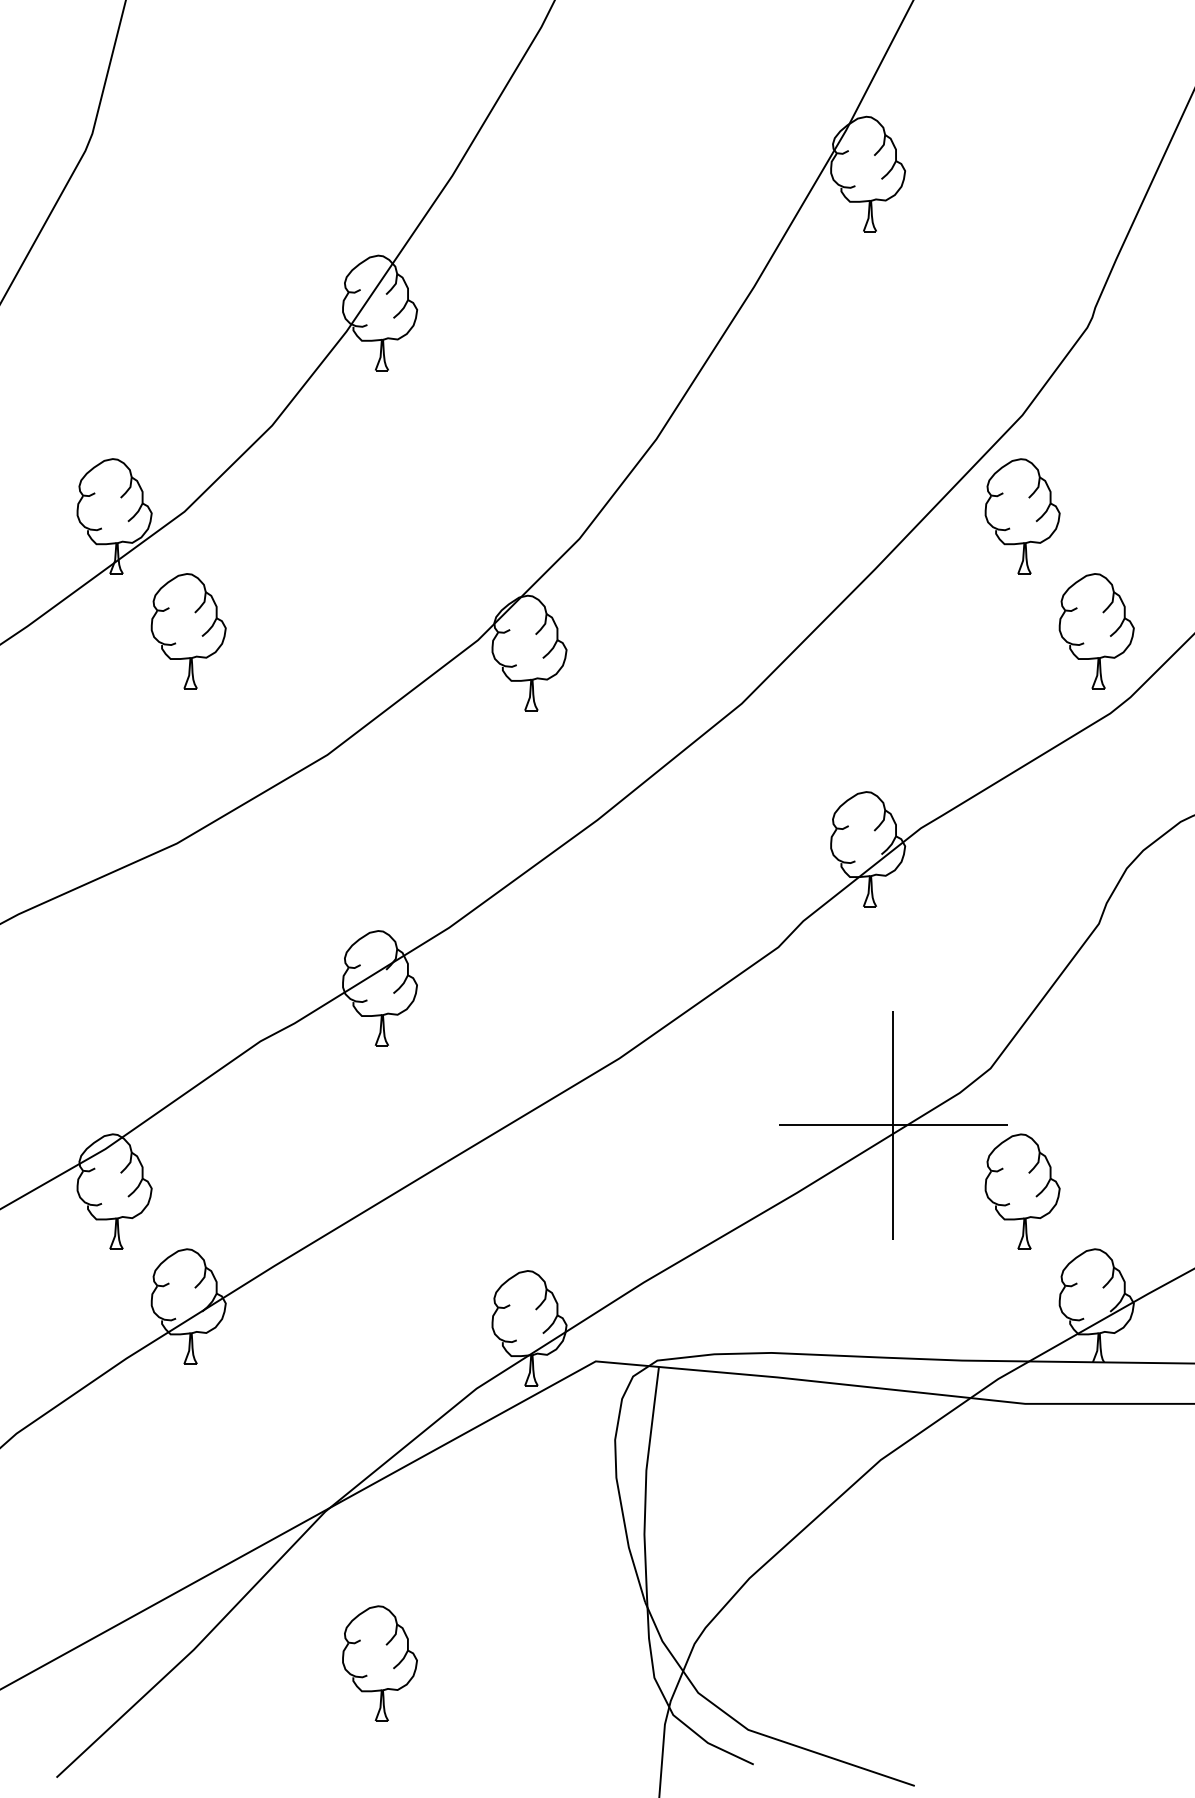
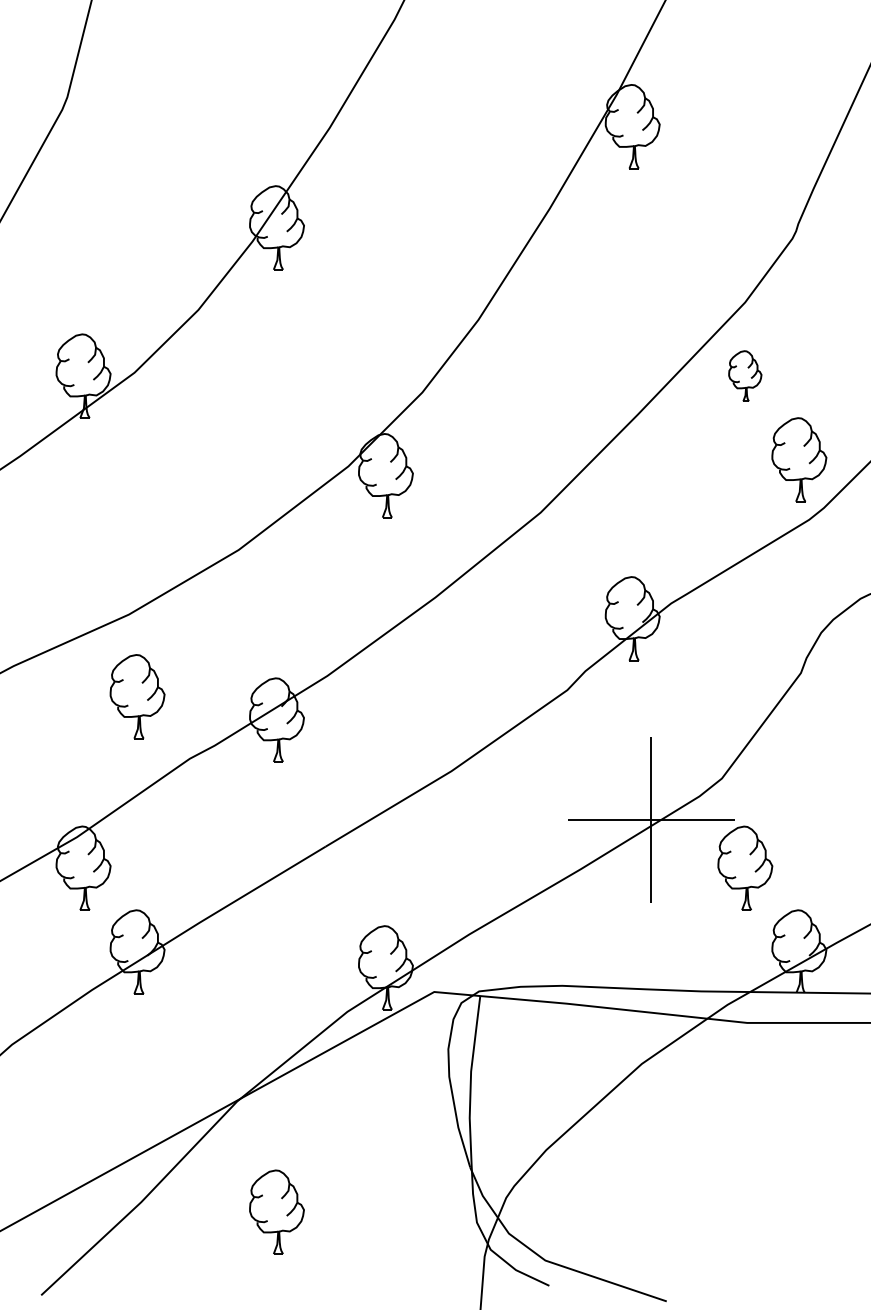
part: (1022, 516) -> (745, 376), size x0.6
part: (188, 631) -> (137, 696), moved

